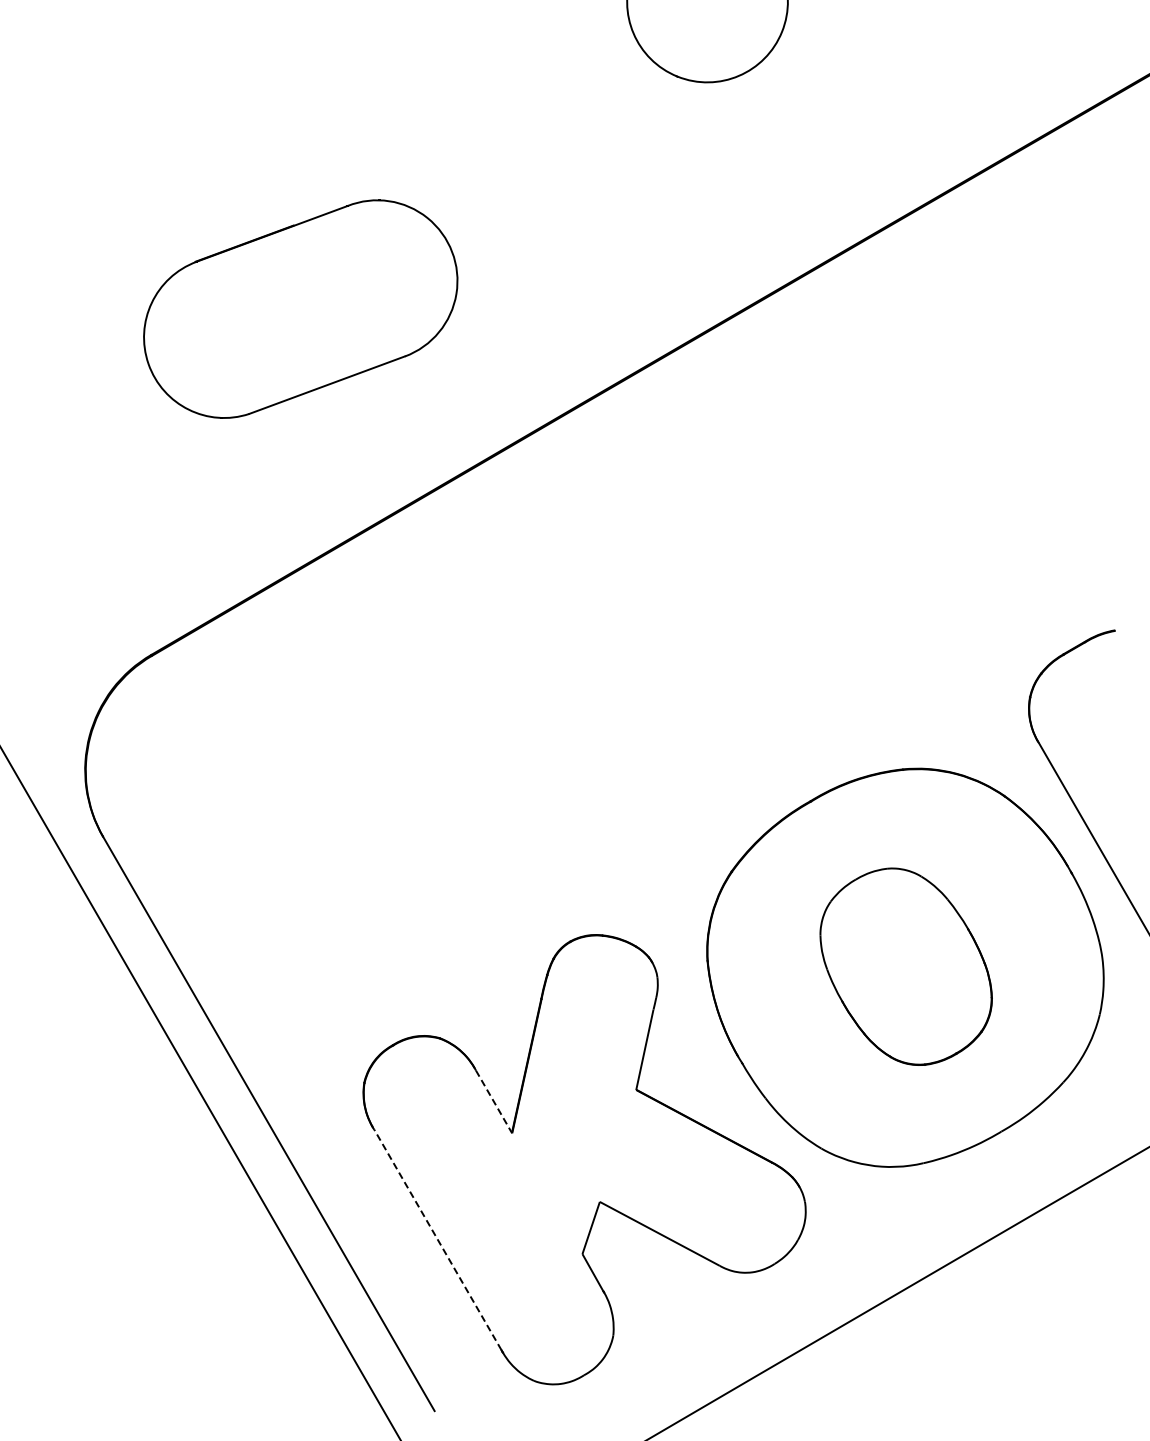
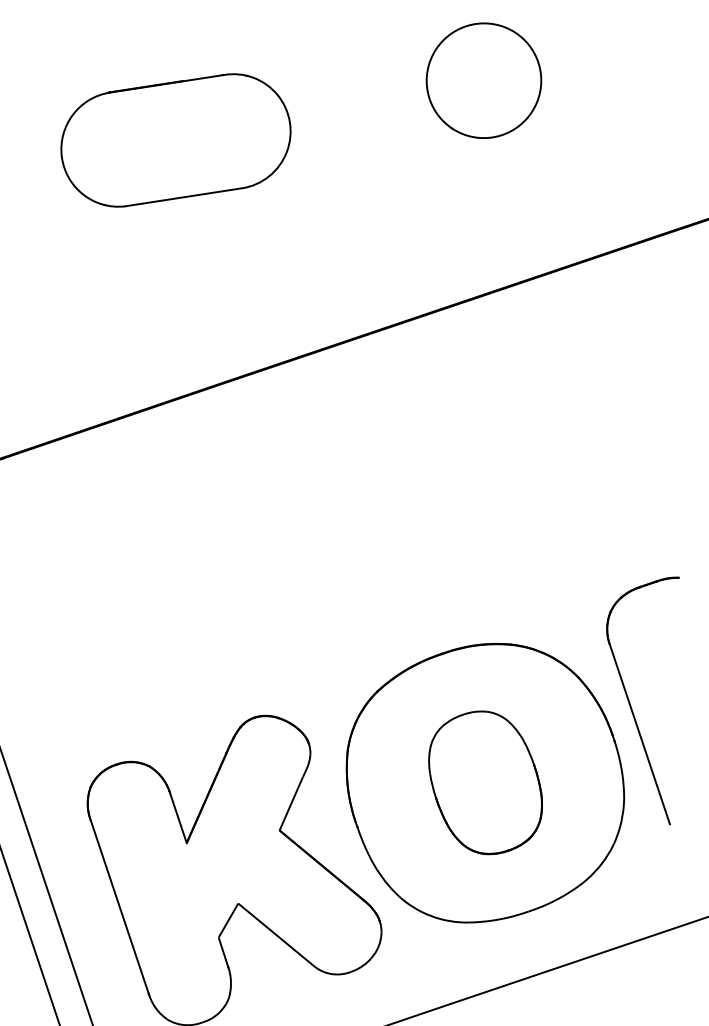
part: (300, 308) -> (175, 139), moved
line: (494, 1102) -> (178, 819), dashed -> solid
line: (437, 1239) -> (119, 906), dashed -> solid

